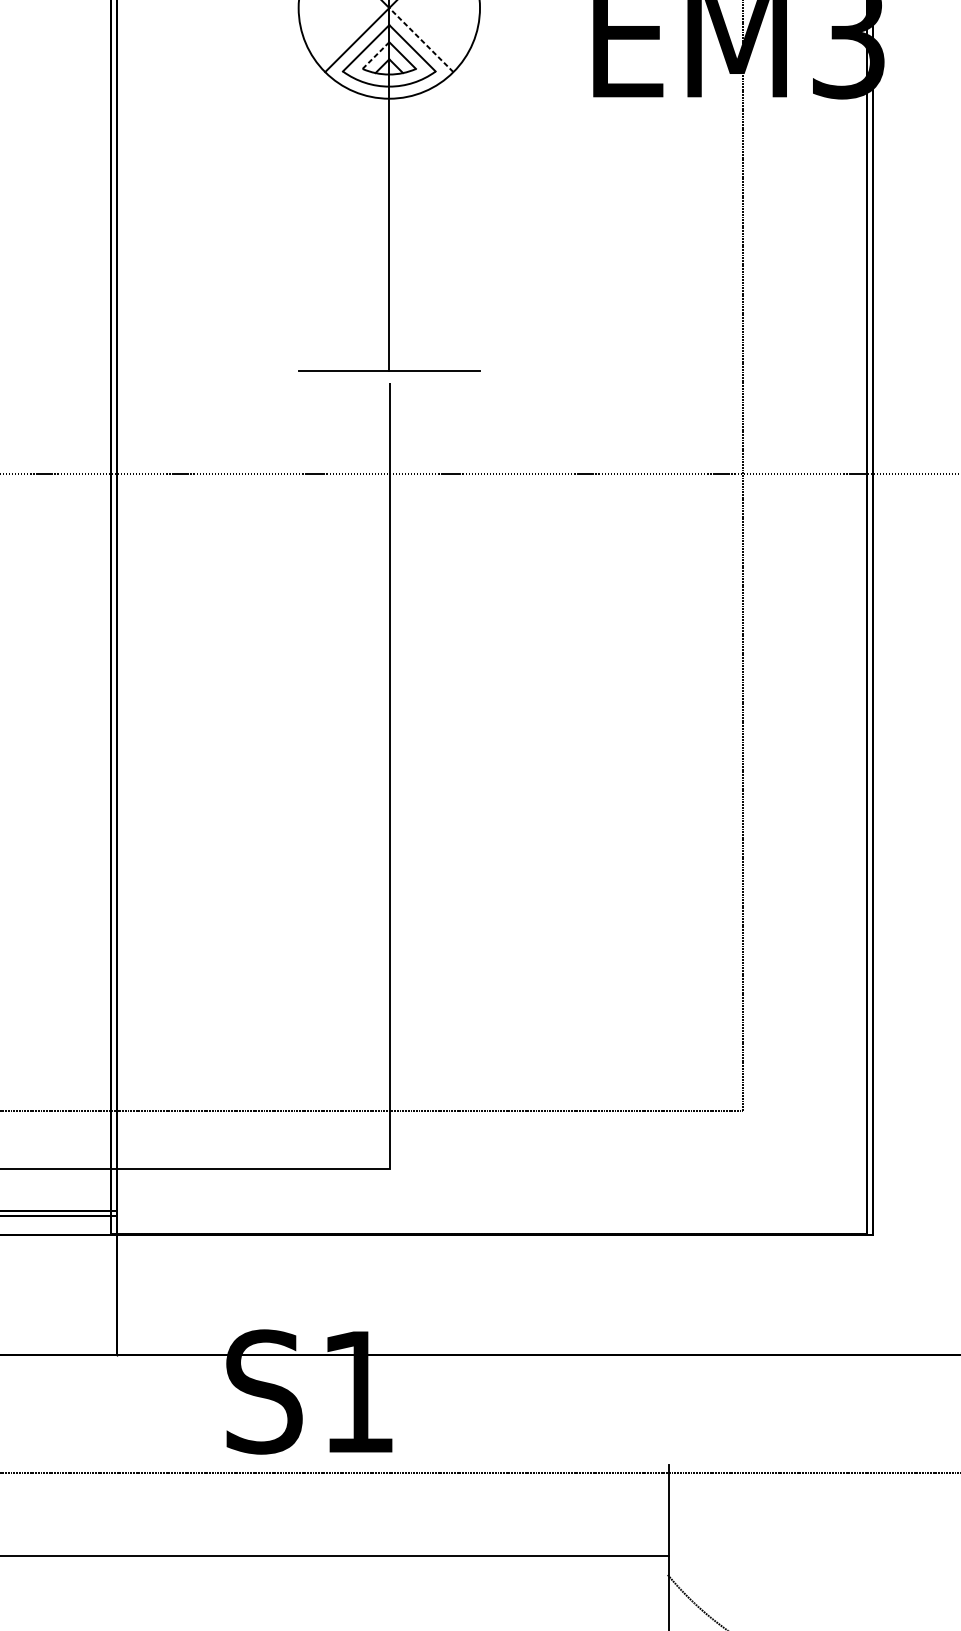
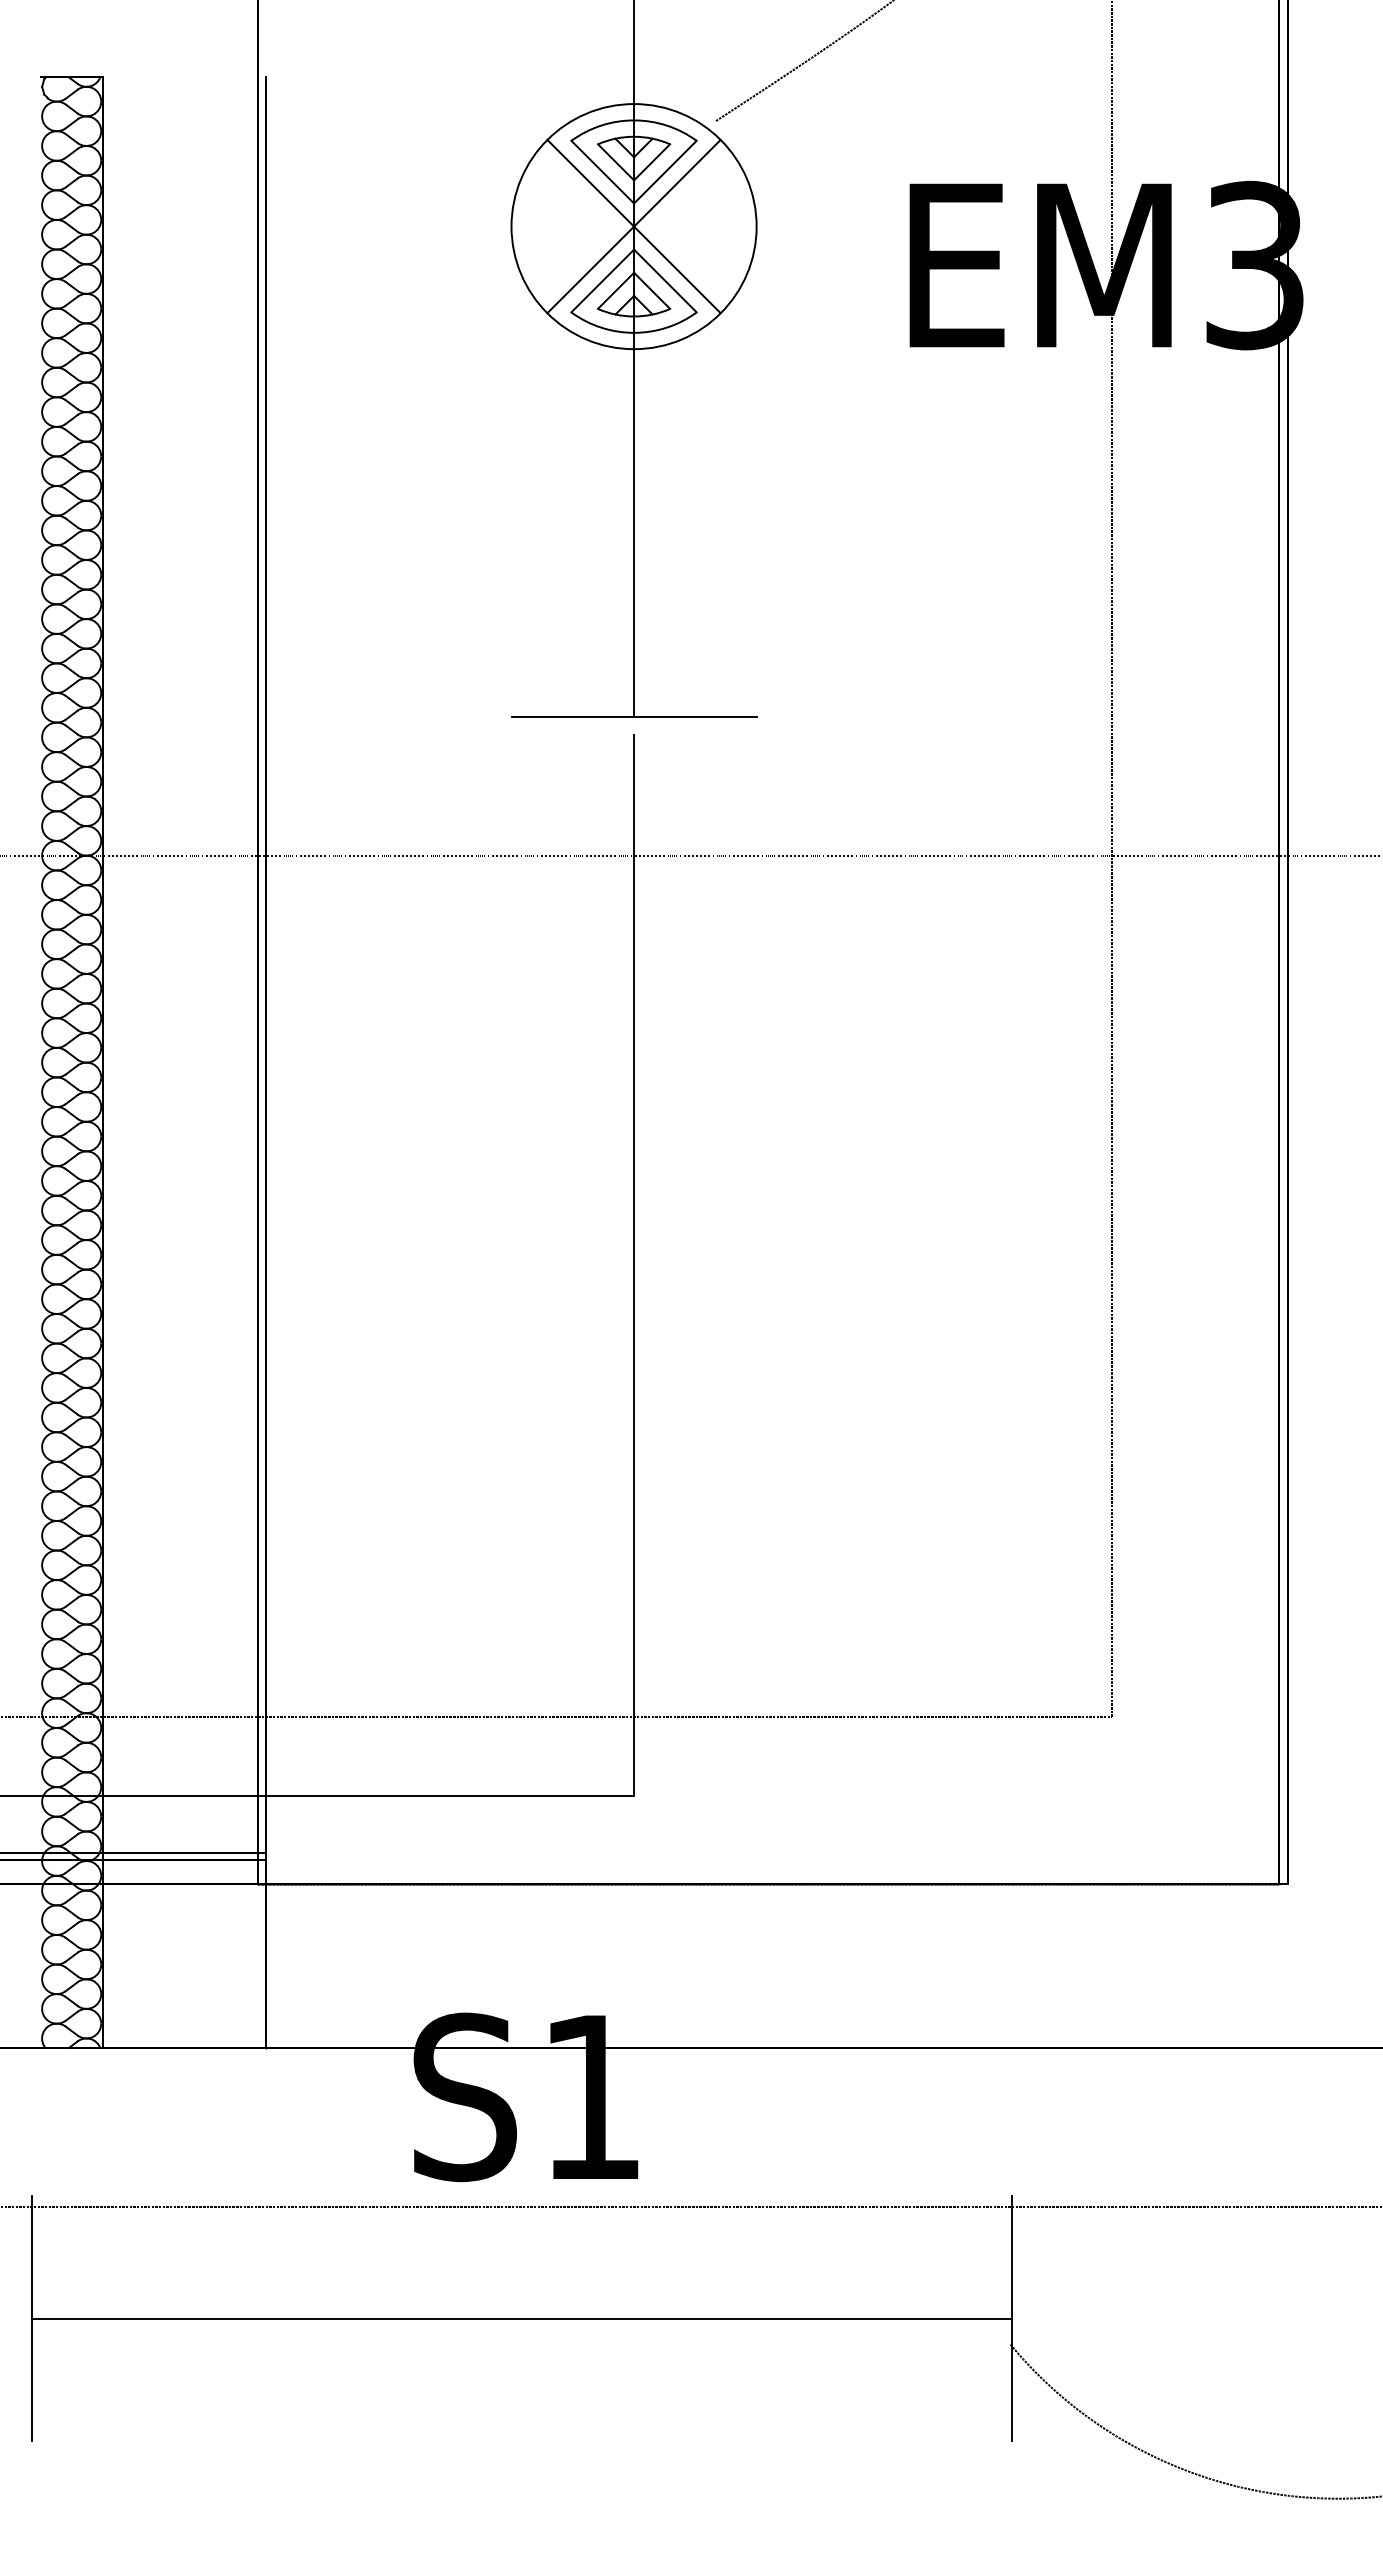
line: (421, 39) -> (677, 269), dashed -> solid
line: (376, 55) -> (616, 290), dashed -> solid

